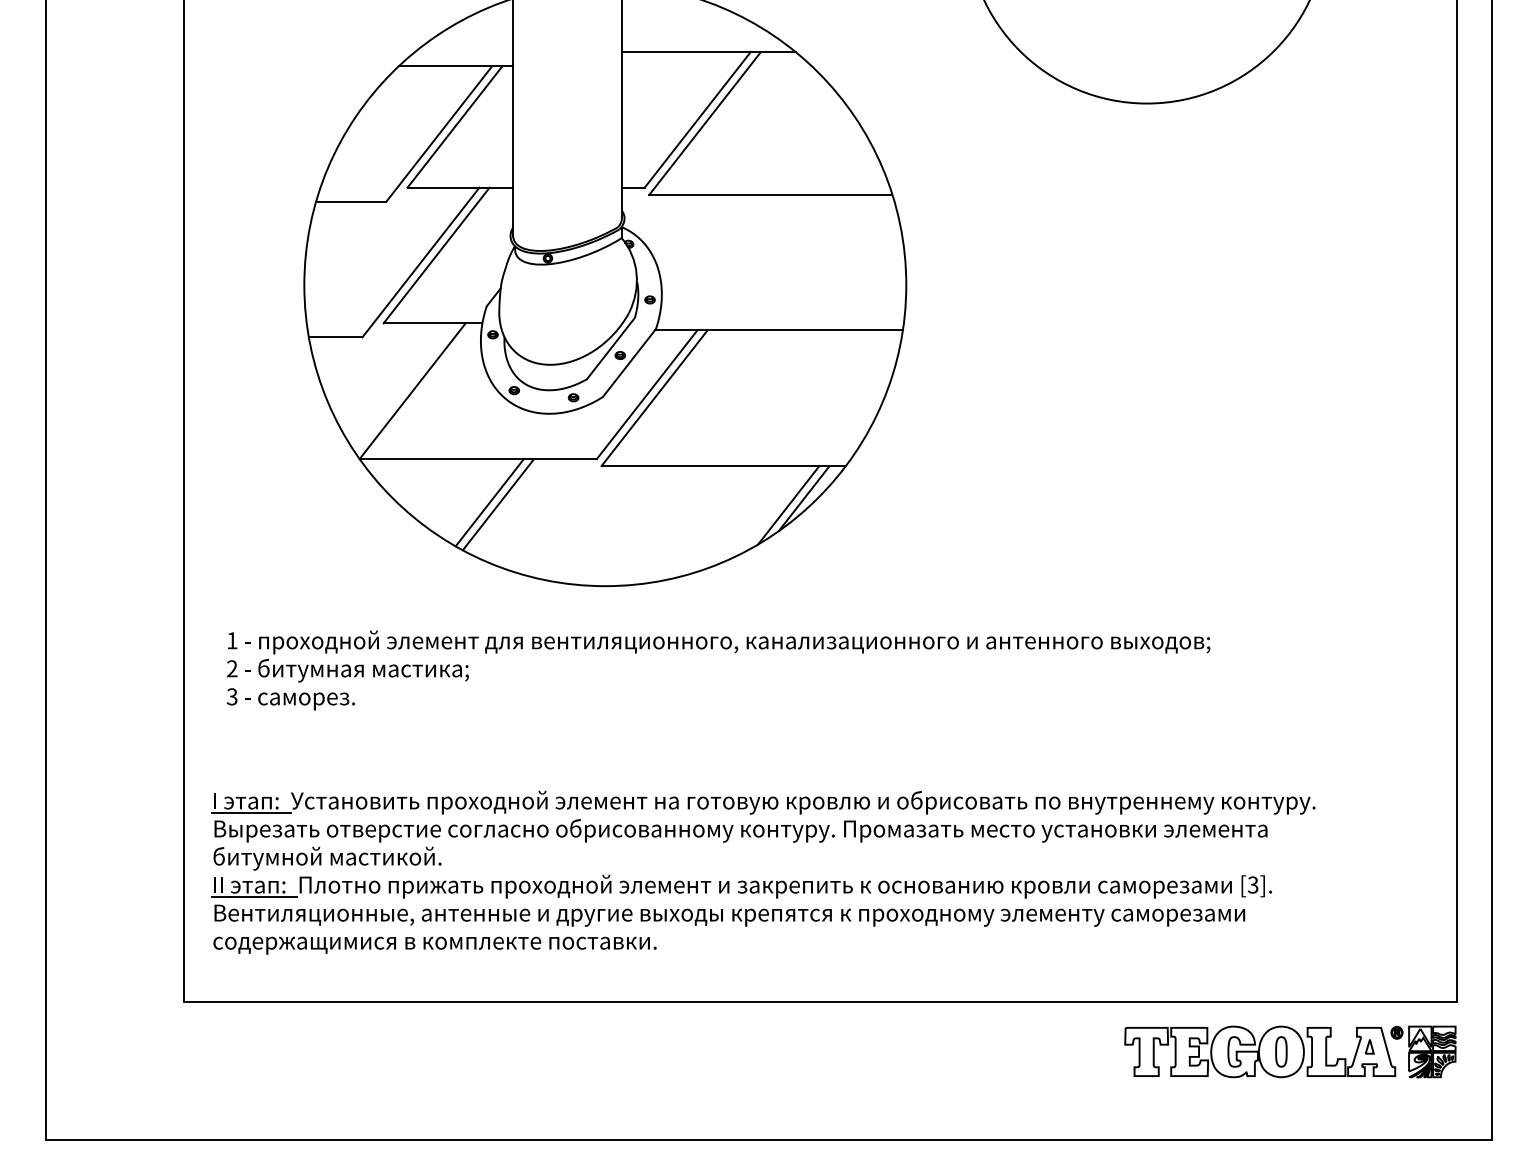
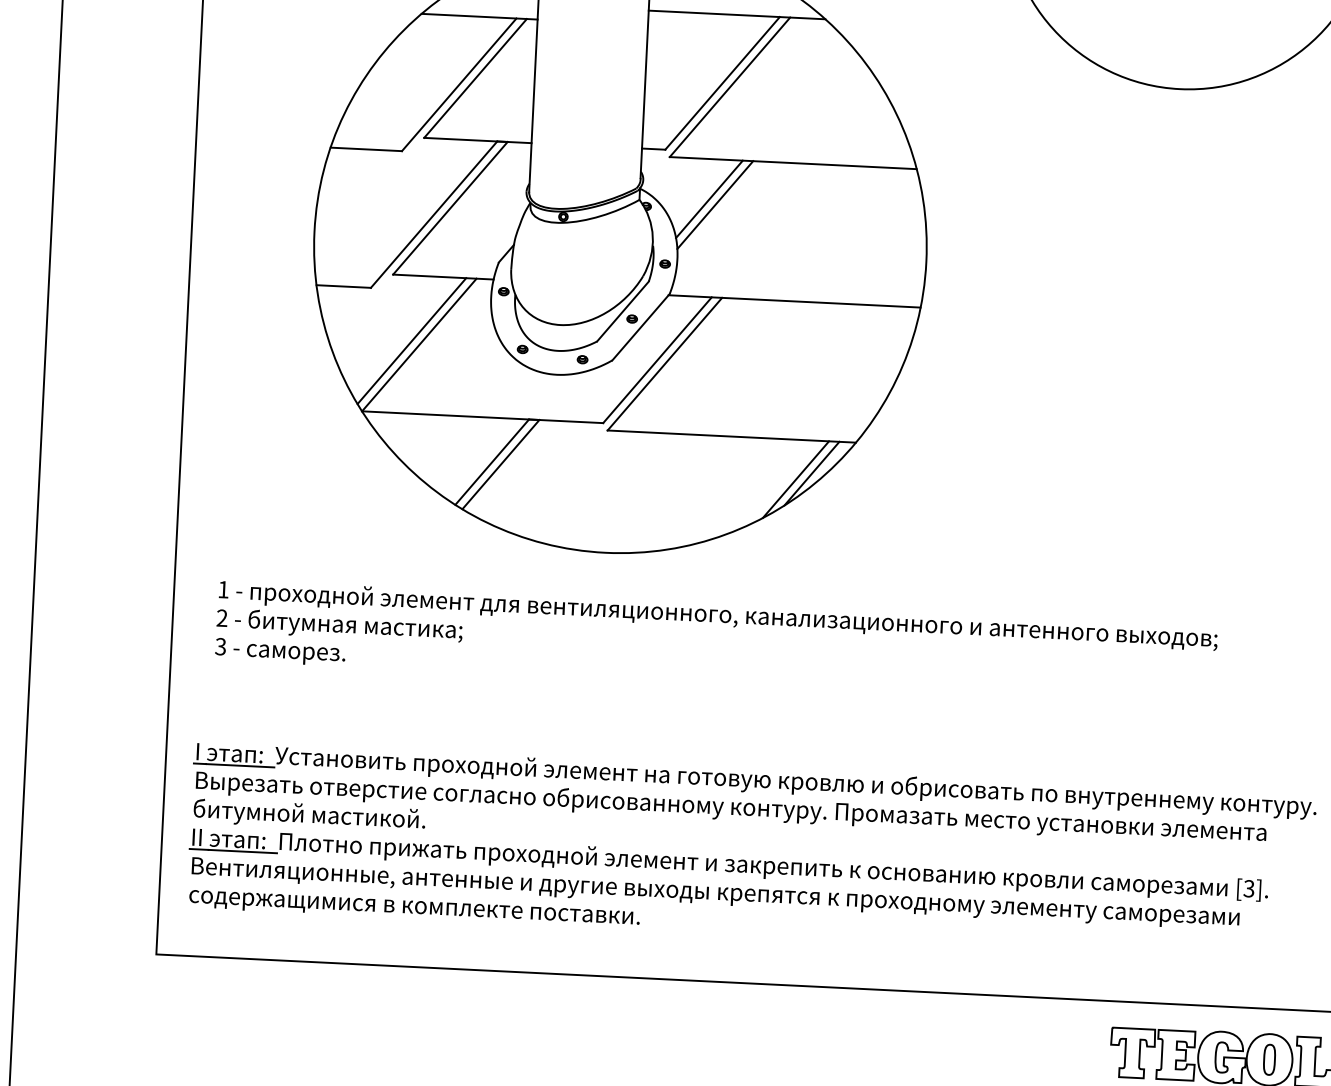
line: (690, 233) -> (709, 198), added
line: (696, 239) -> (715, 204), added
line: (404, 387) -> (411, 340), added

